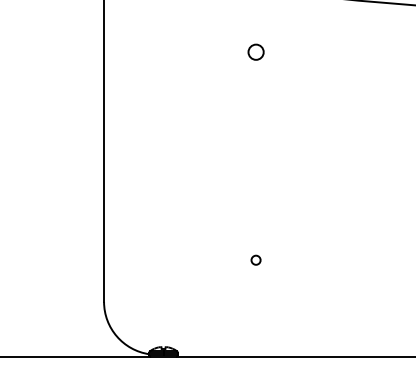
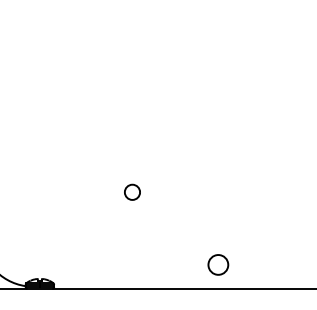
circle: (255, 259) -> (131, 191), size x1.67
circle: (341, 332) -> (217, 264), added

